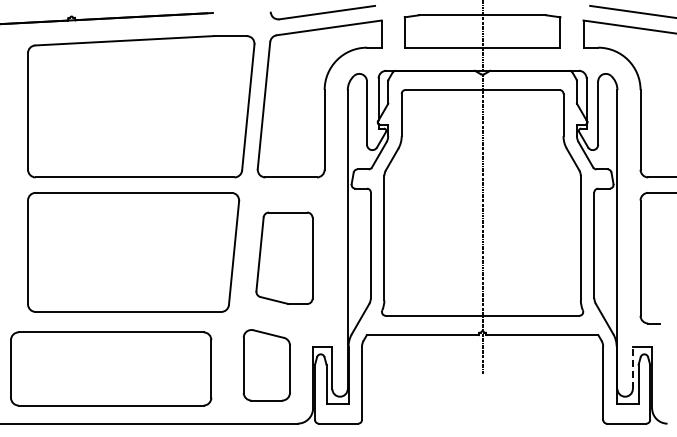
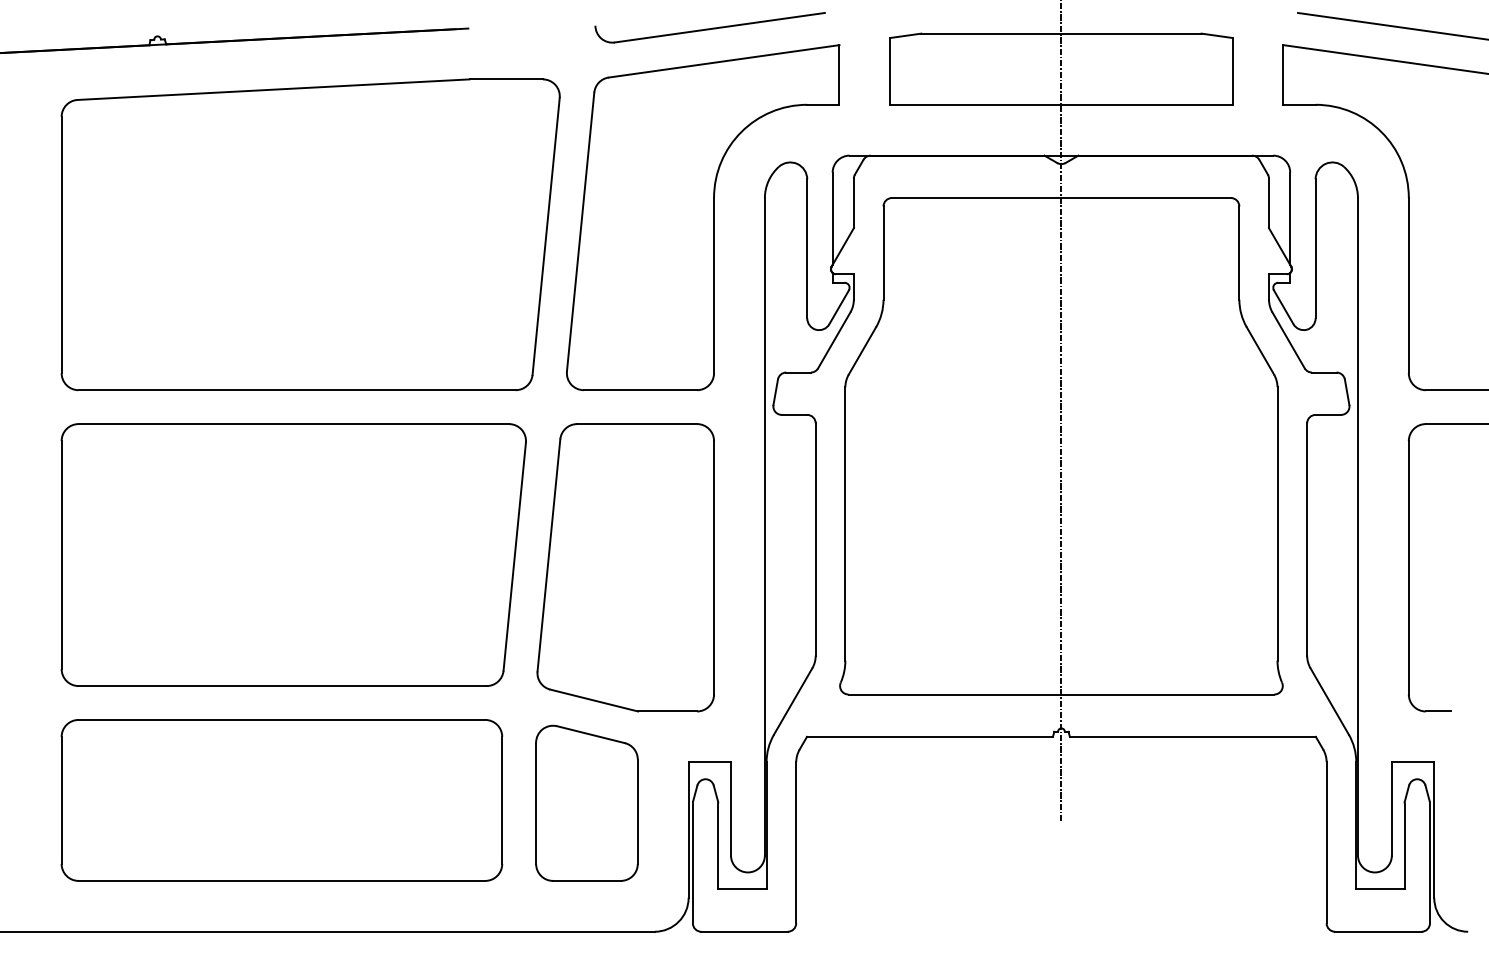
part: (284, 258) -> (625, 568), size x1.43
line: (632, 367) -> (1391, 808), dashed -> solid
part: (111, 368) -> (282, 799), moved

